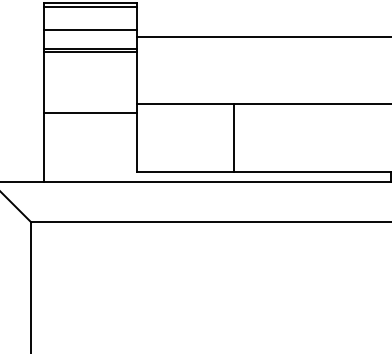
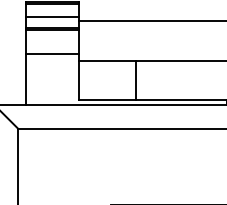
line: (90, 113) -> (52, 53), moved

